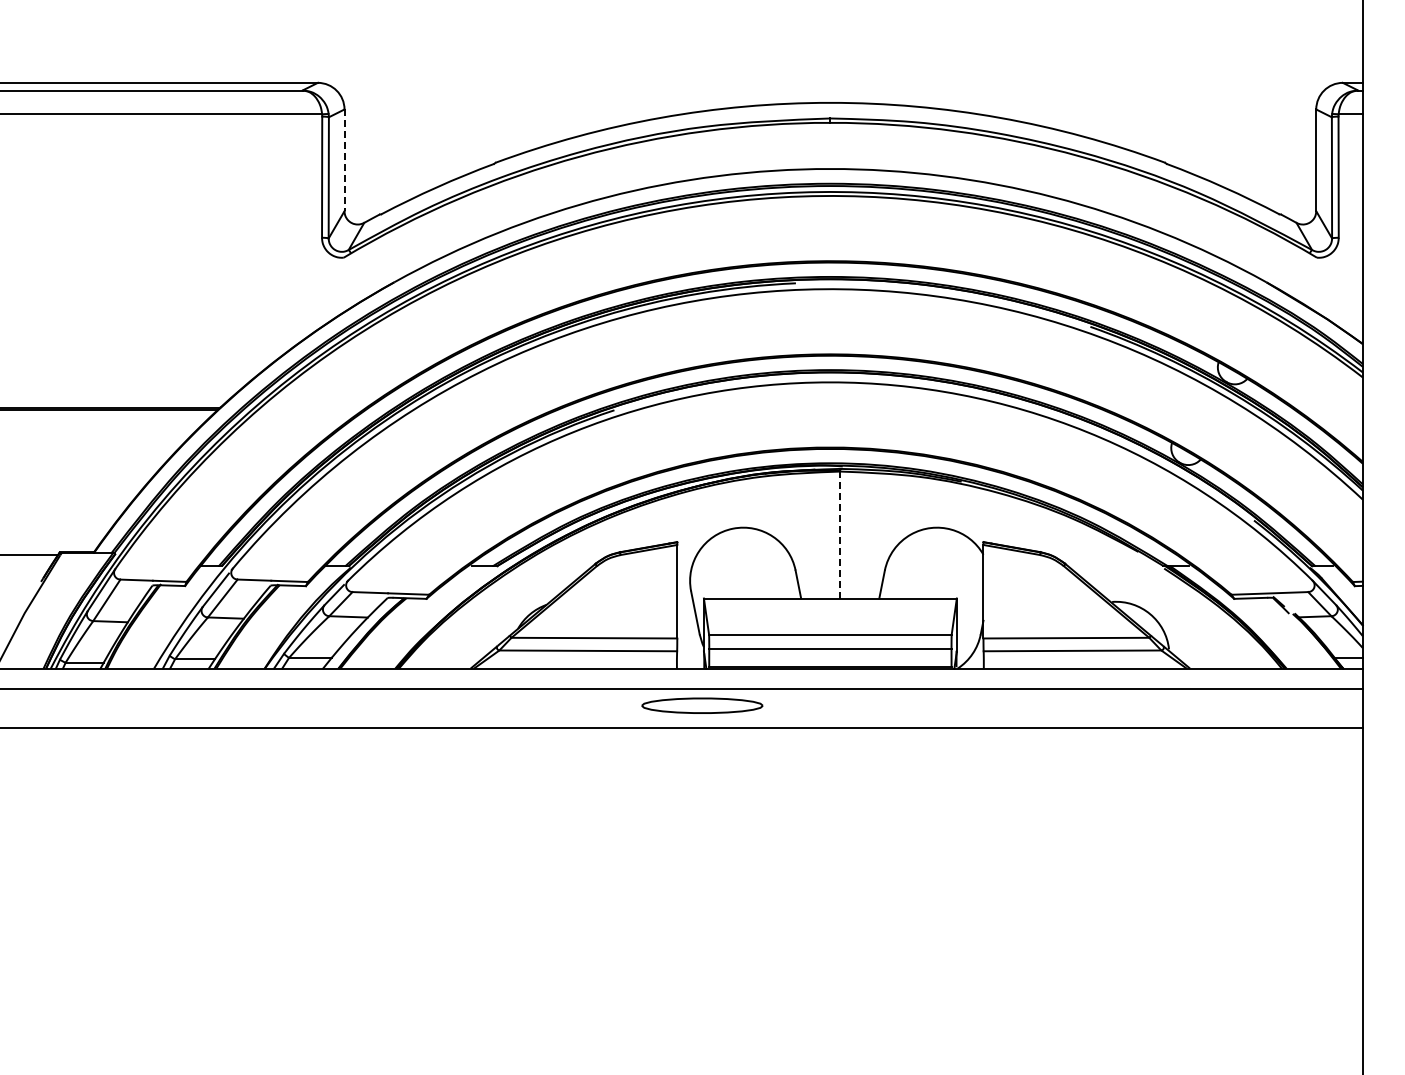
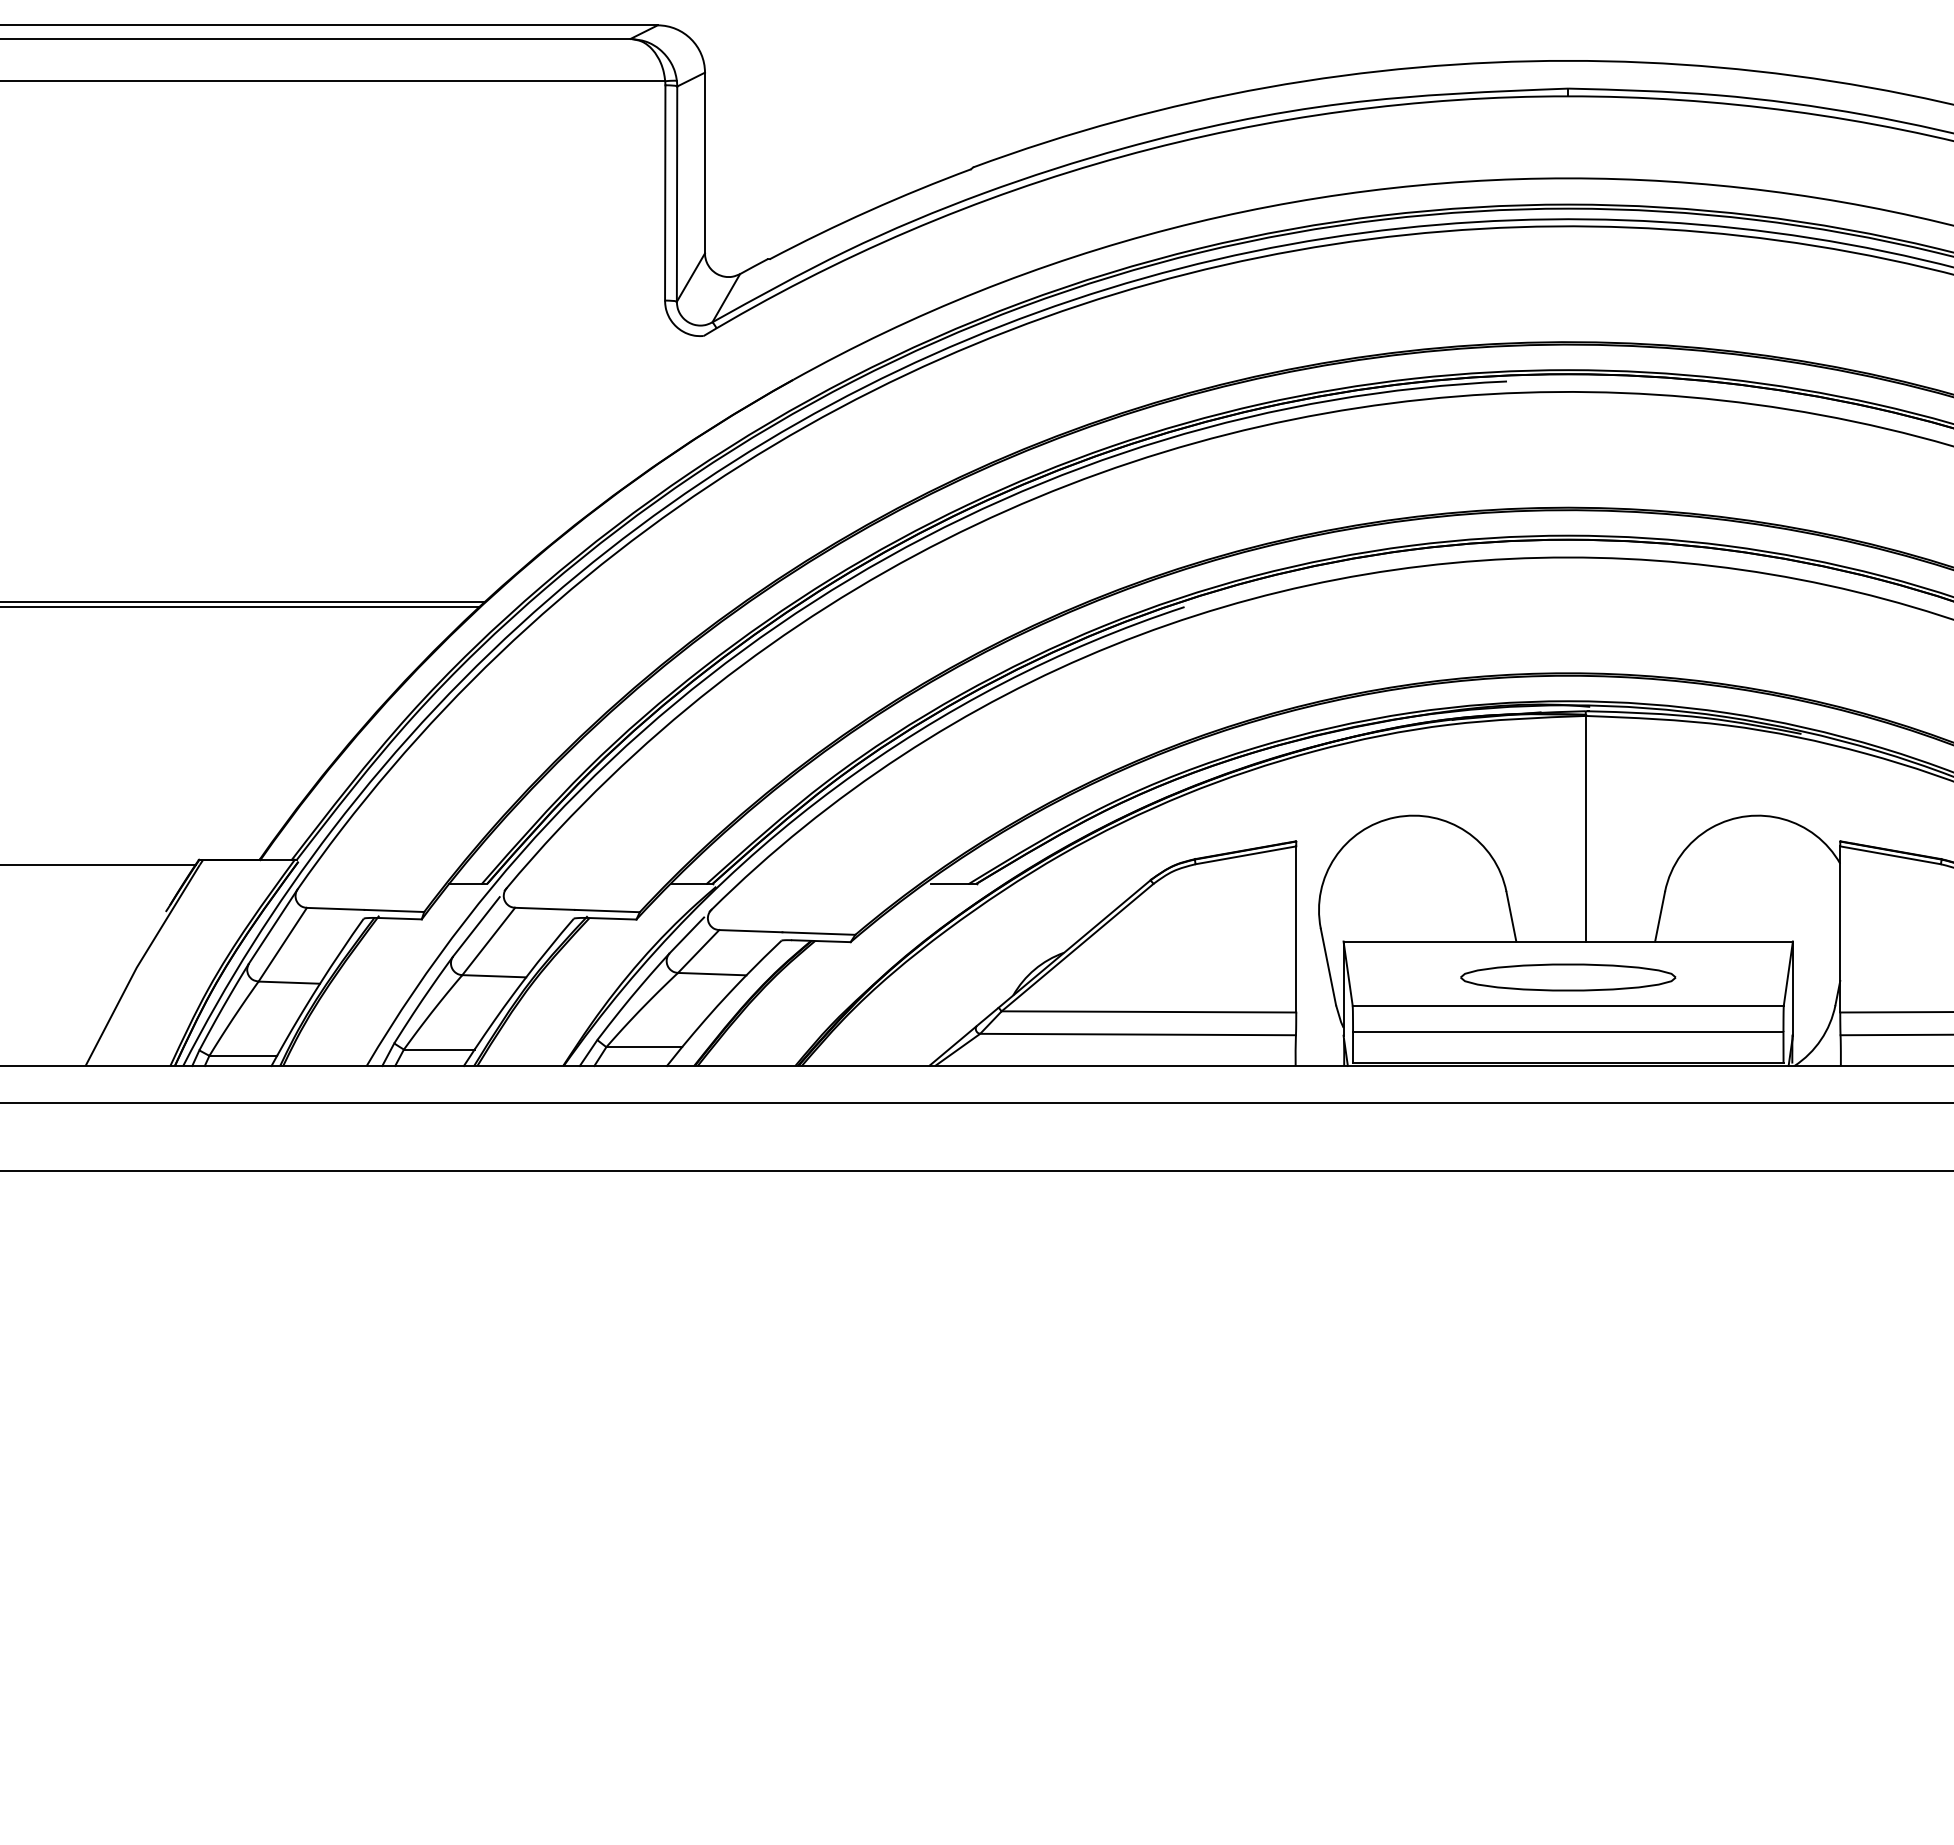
line: (344, 160) -> (704, 163), dashed -> solid
line: (840, 534) -> (1586, 827), dashed -> solid
part: (702, 705) -> (1568, 977), moved

